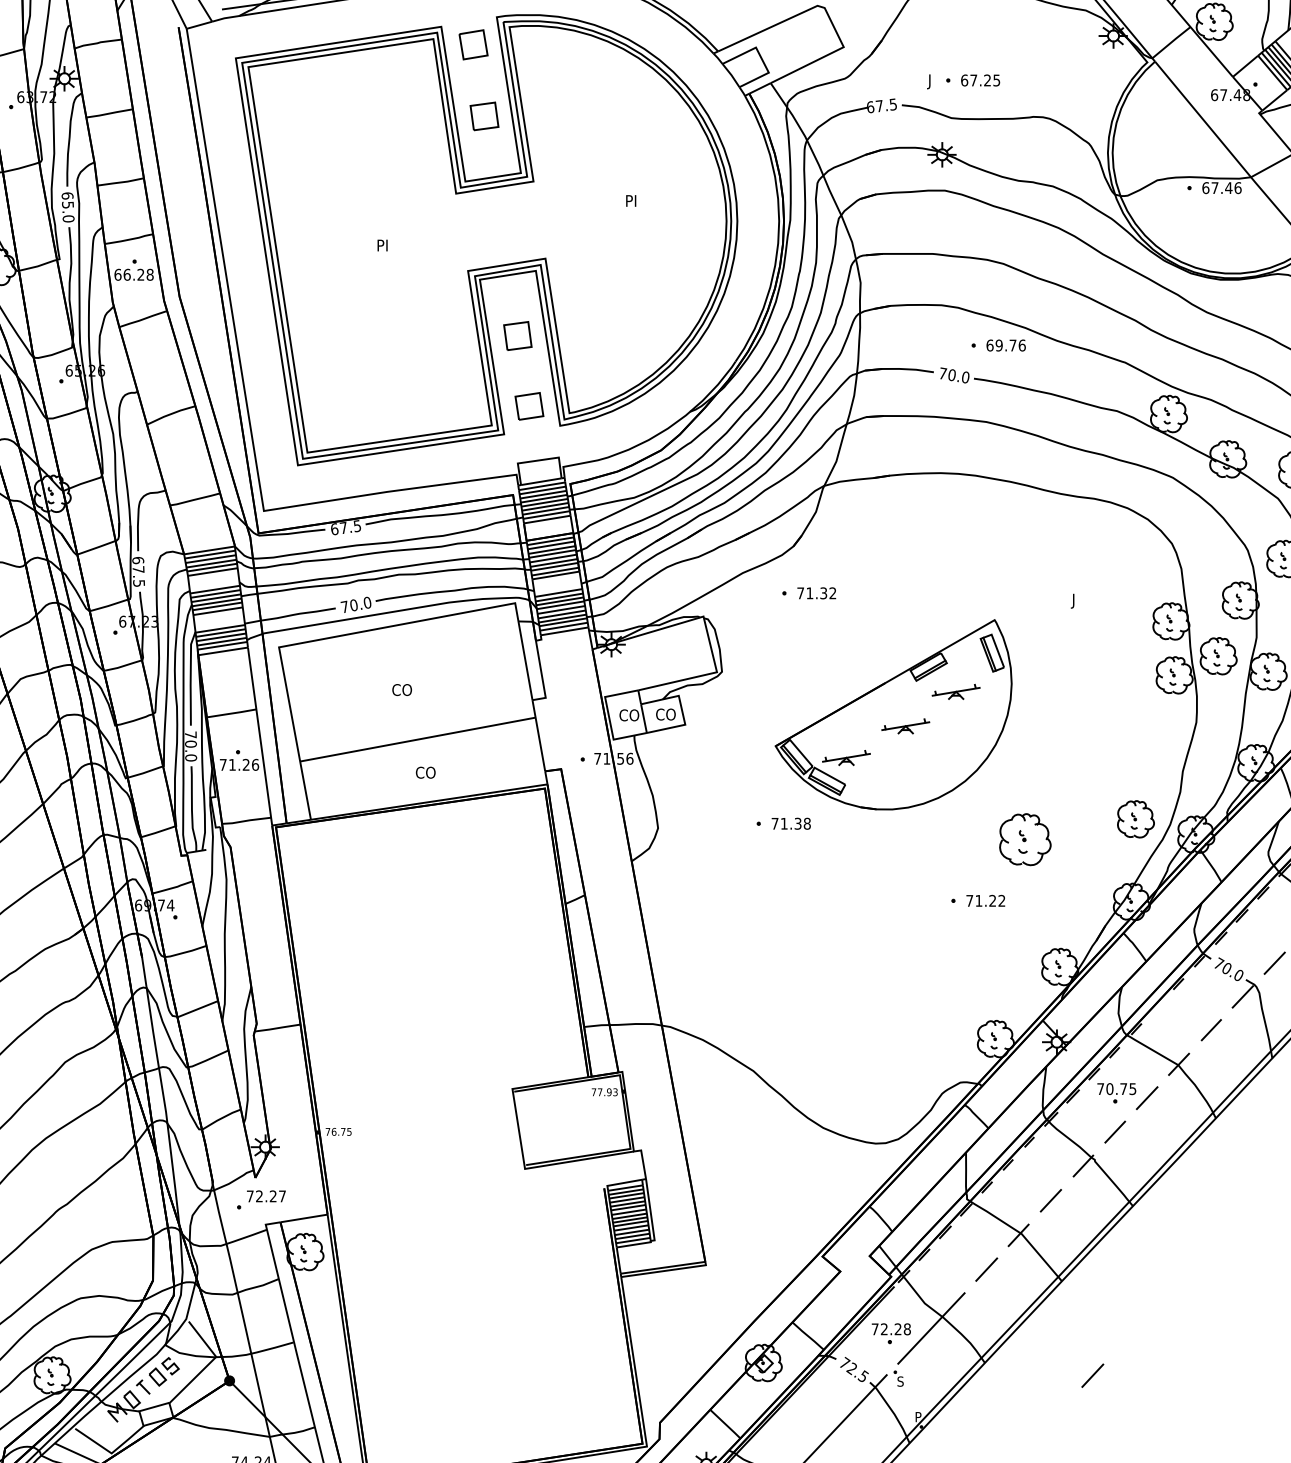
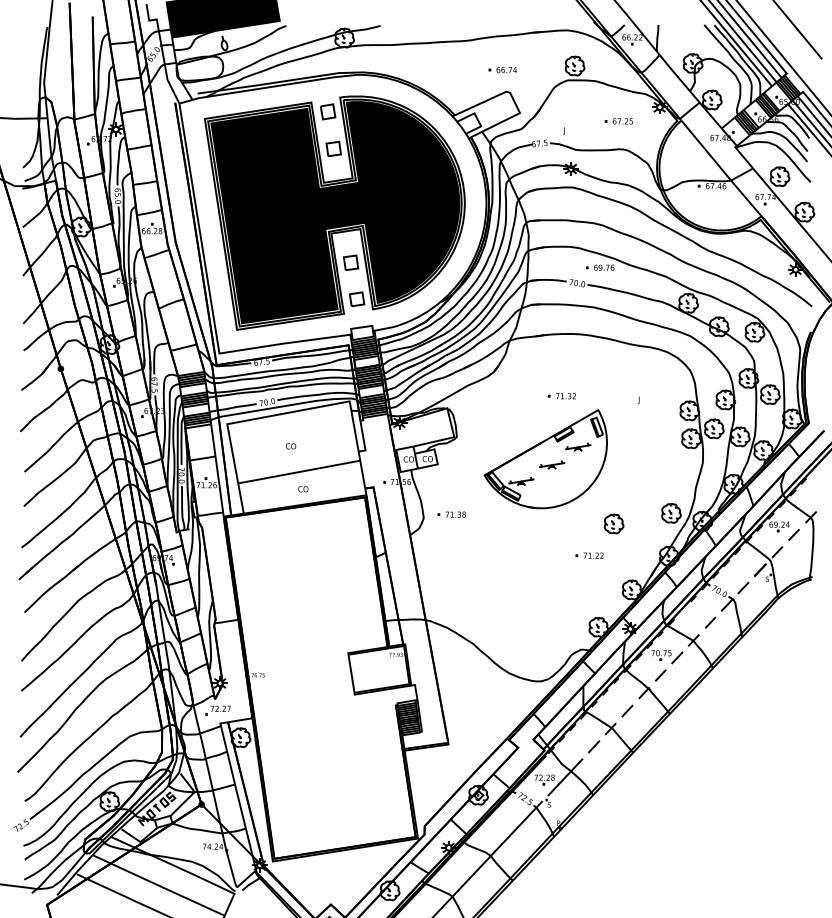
part: (972, 80) -> (618, 121), moved
fill: (487, 238) -> (335, 212), added
part: (808, 593) -> (561, 396), moved
part: (782, 823) -> (451, 514), moved
part: (1024, 838) -> (613, 523), size x0.71
line: (1093, 1375) -> (649, 801), removed

